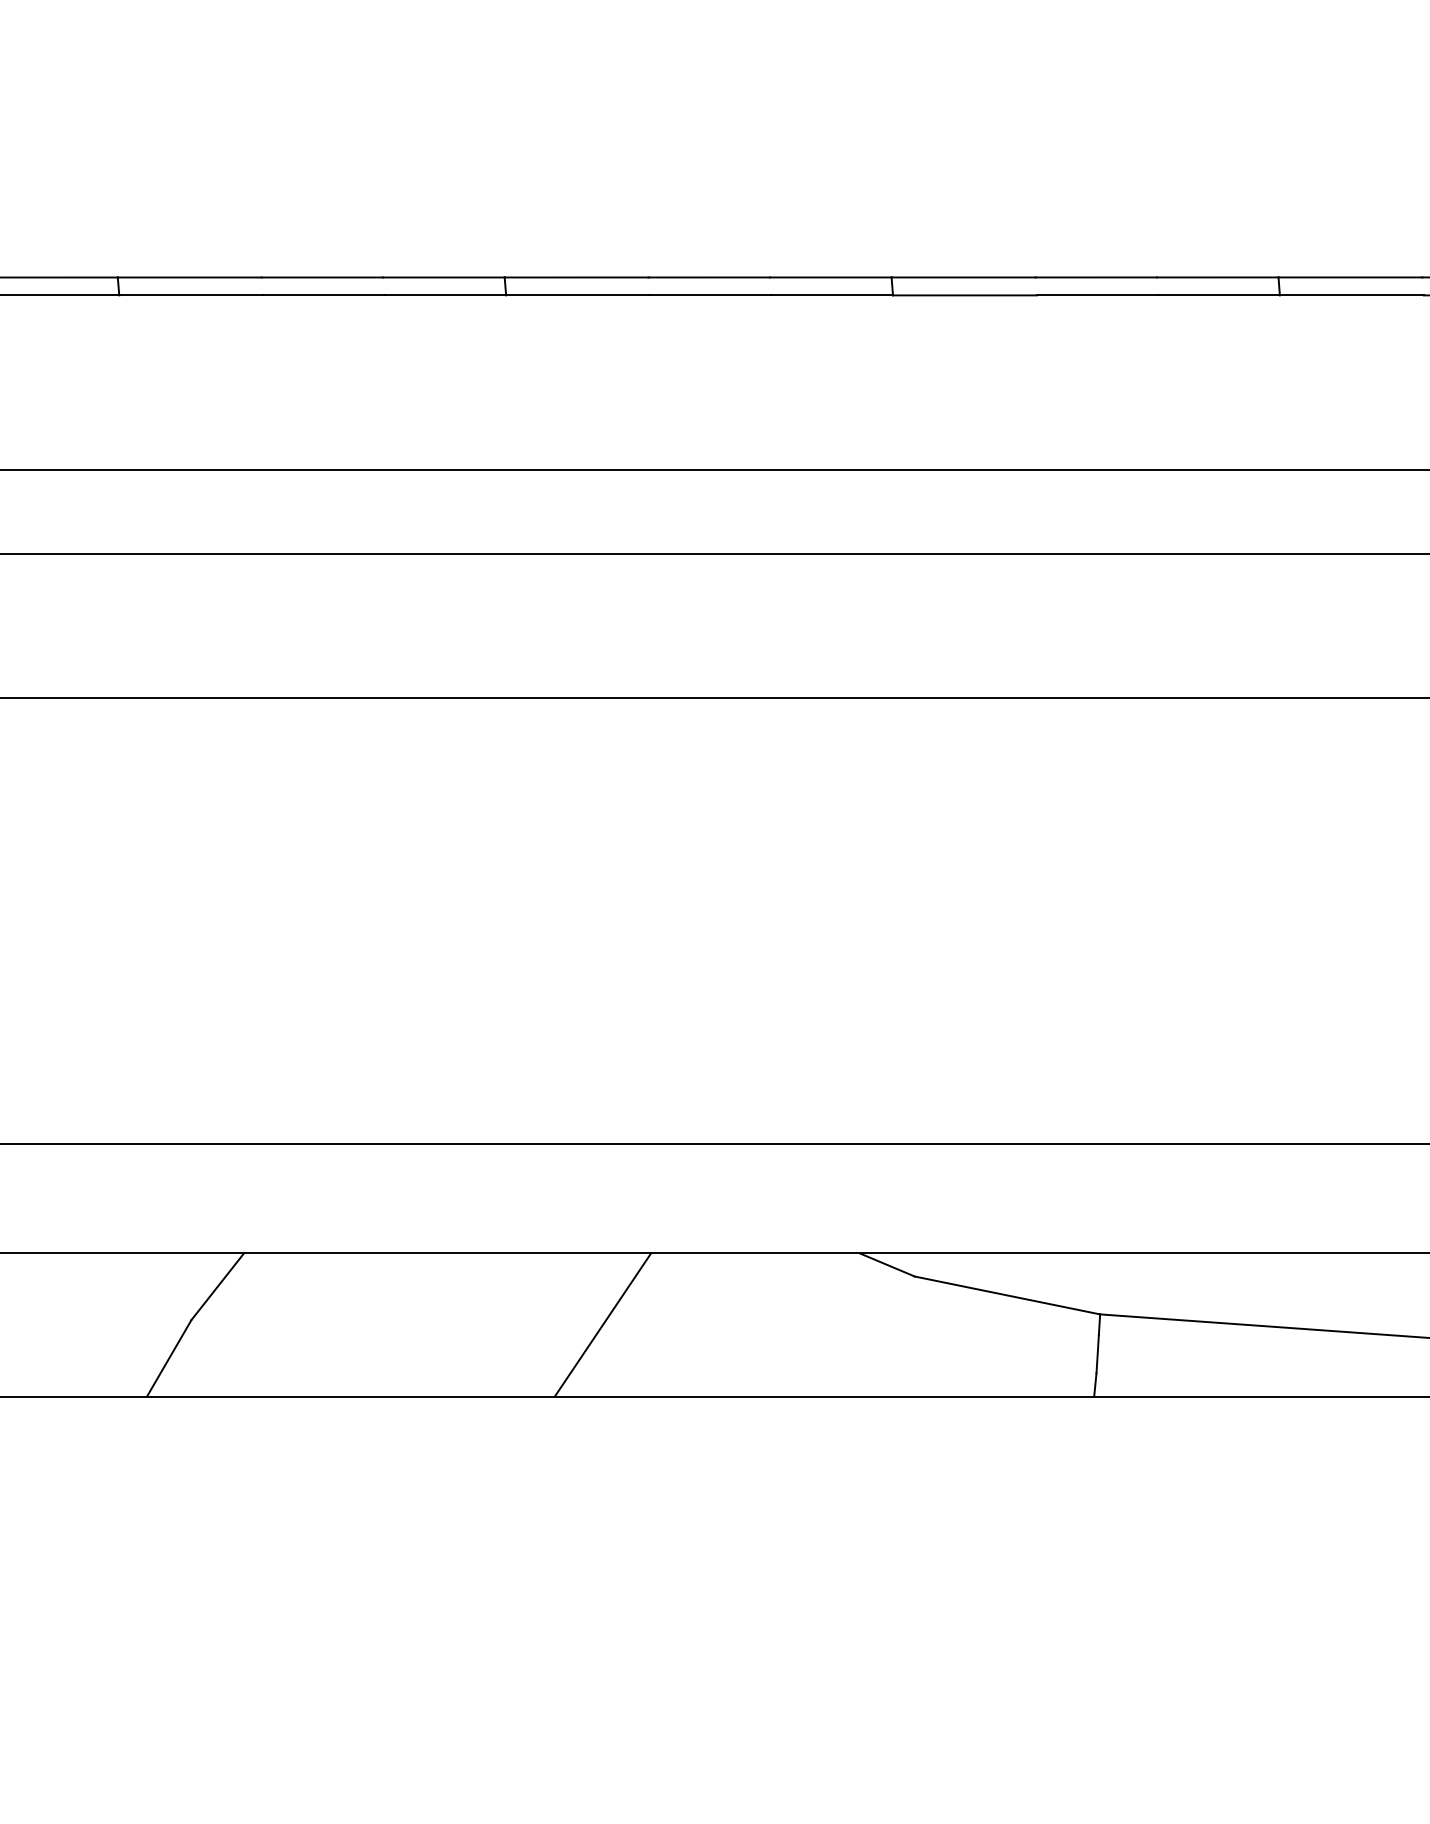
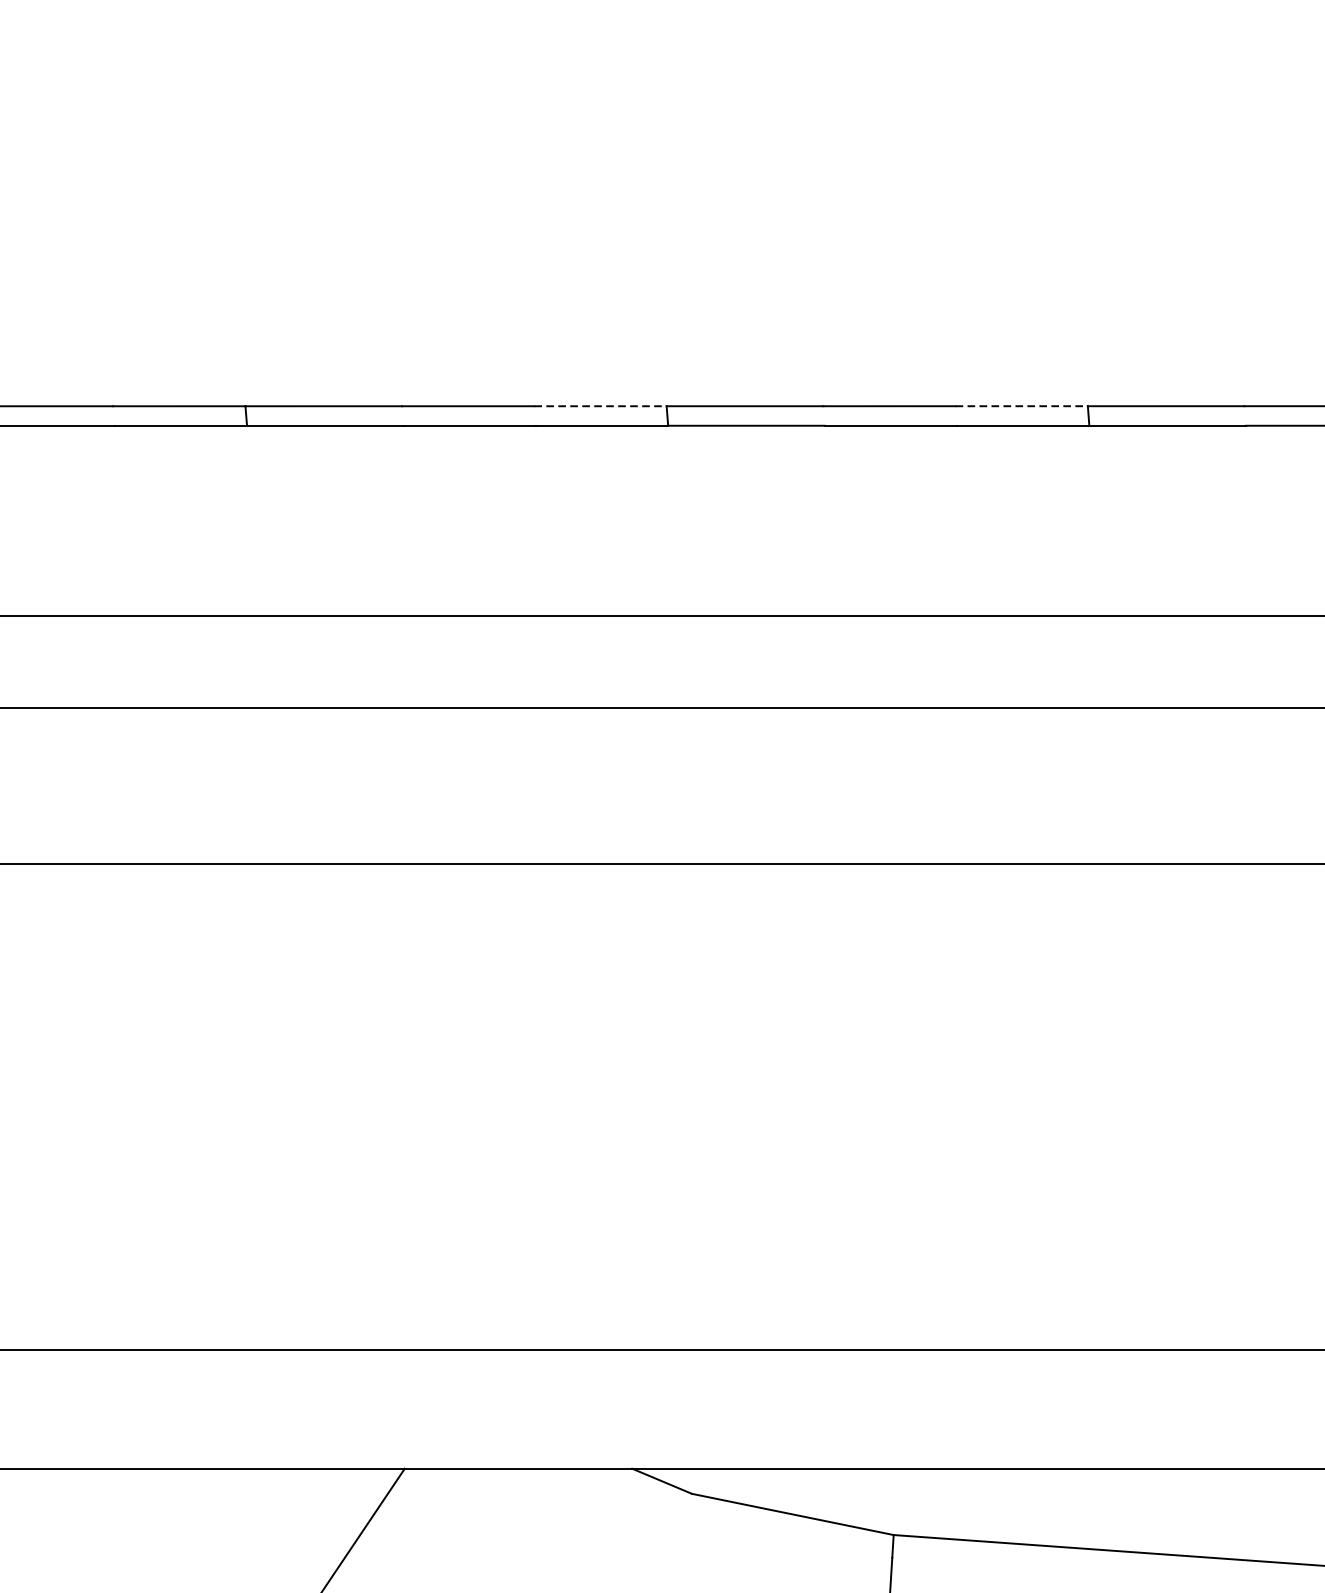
line: (830, 277) -> (600, 406), solid -> dashed
line: (1217, 277) -> (1021, 406), solid -> dashed

